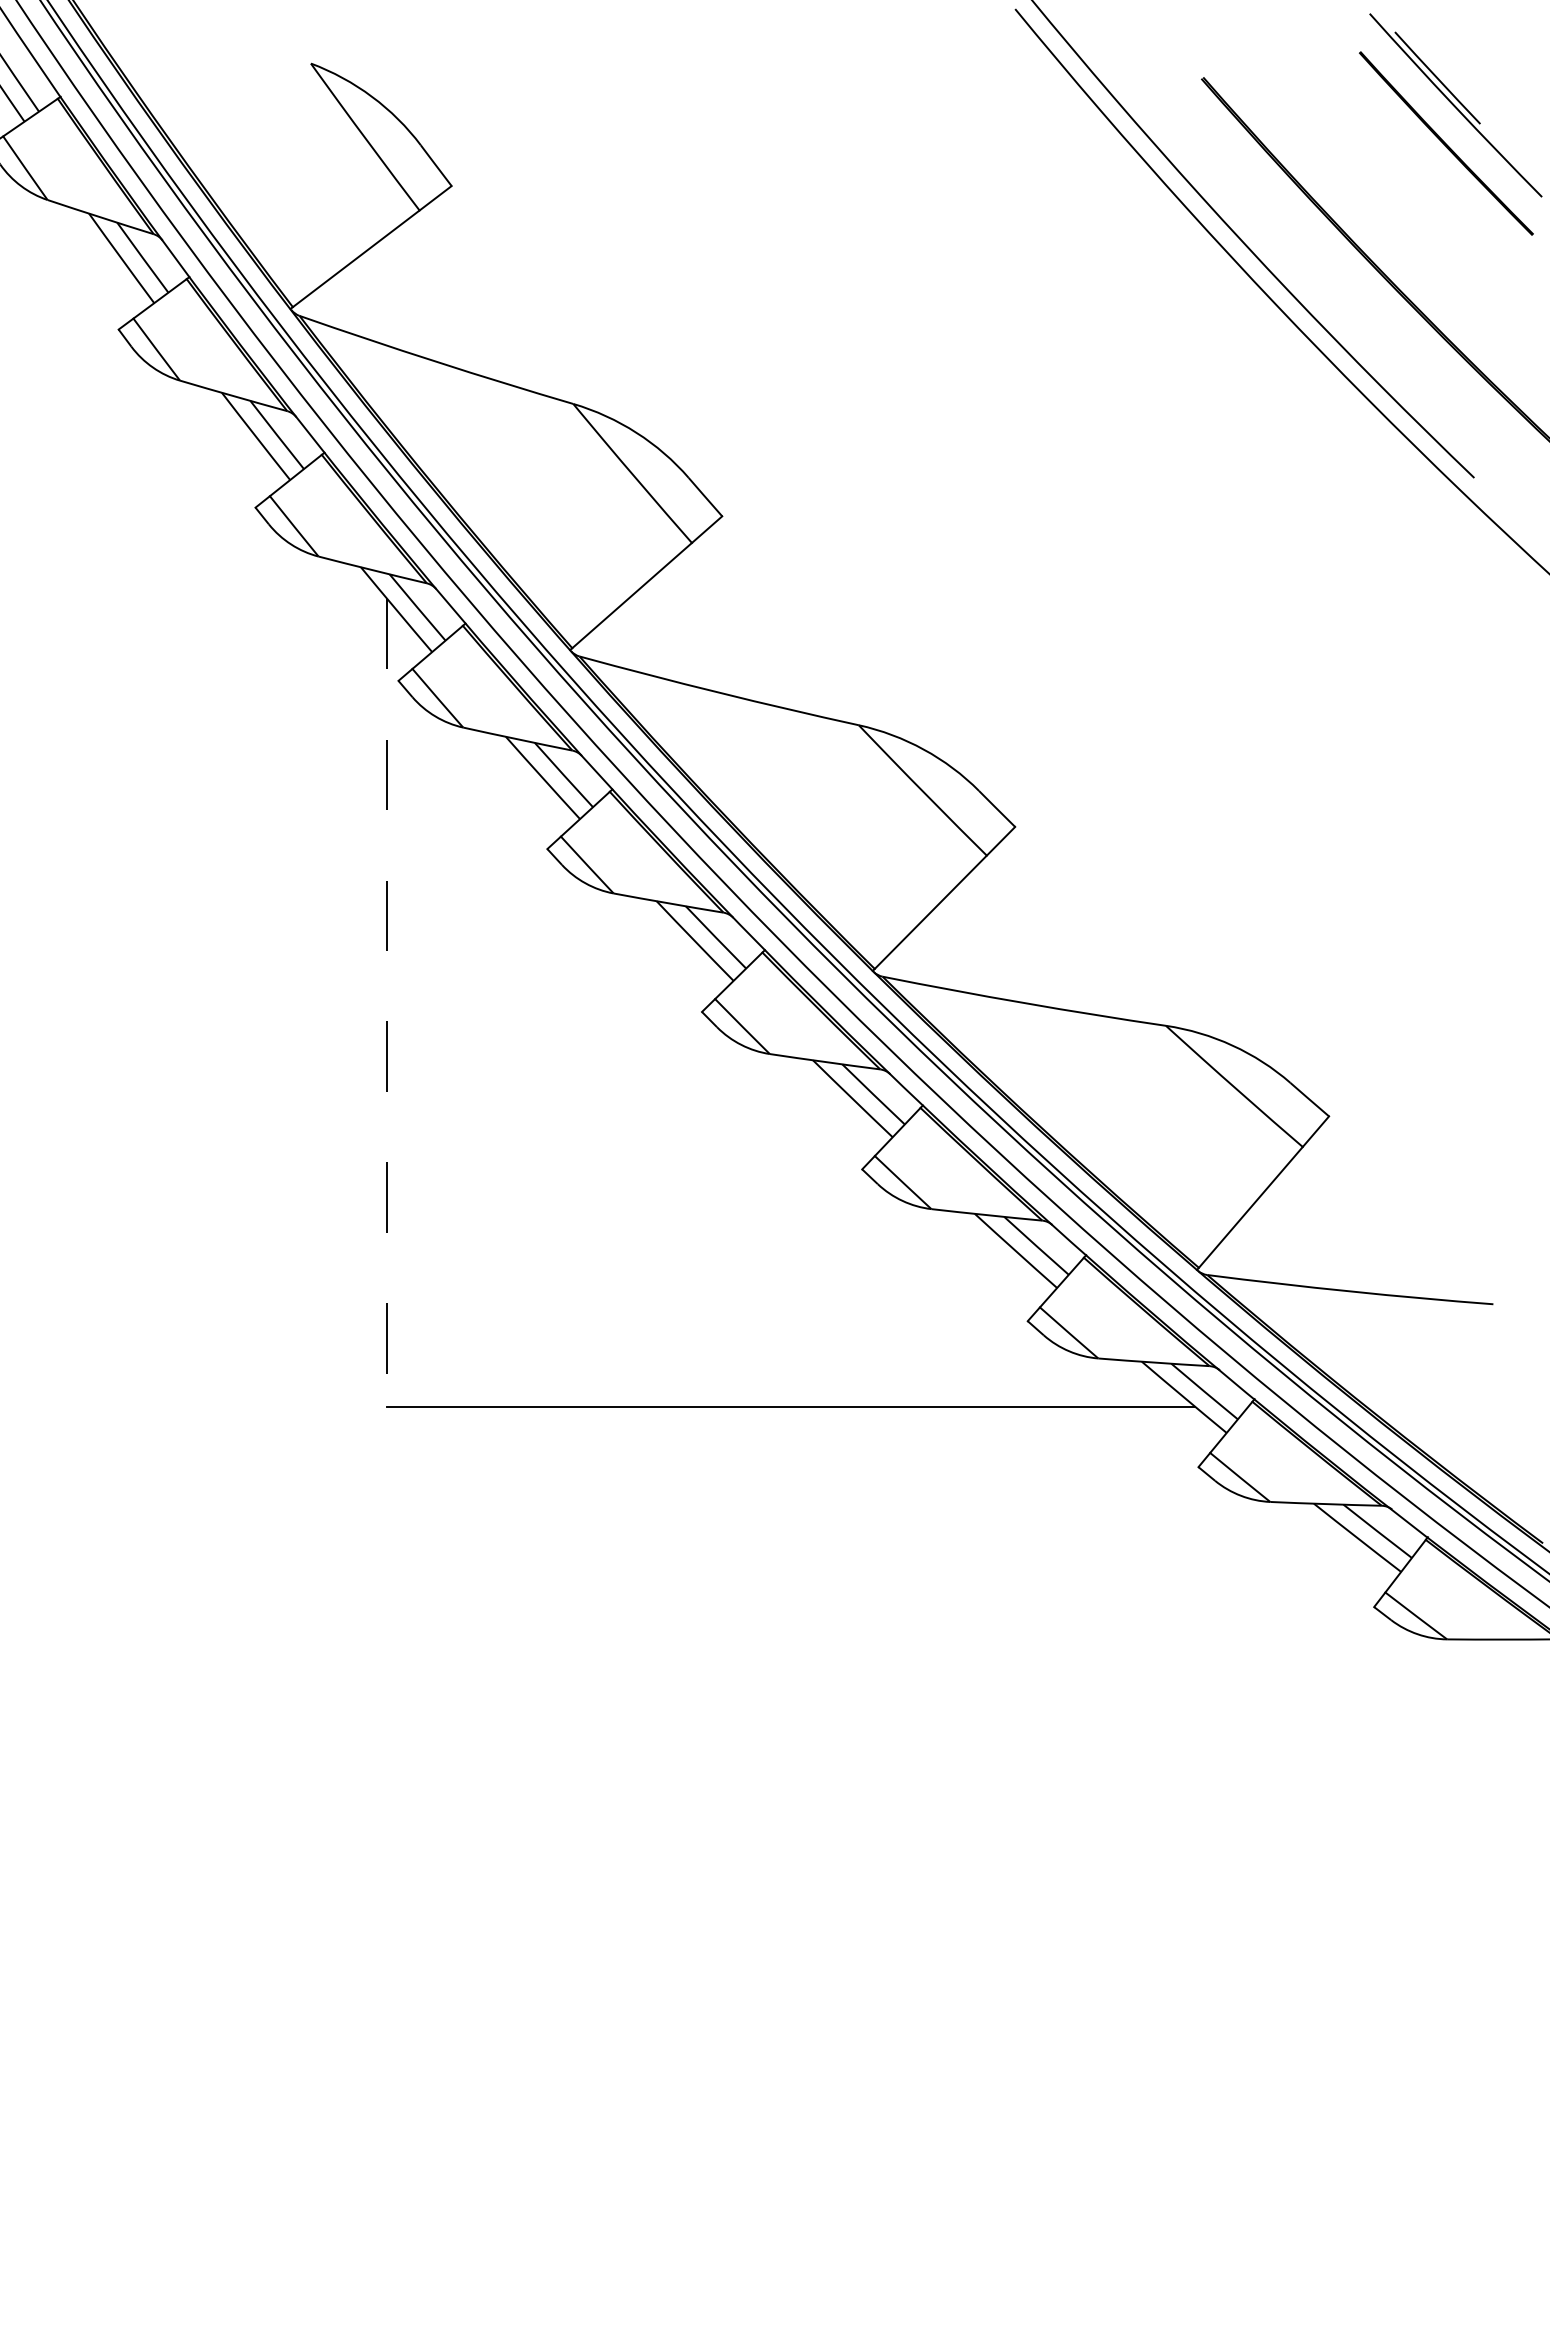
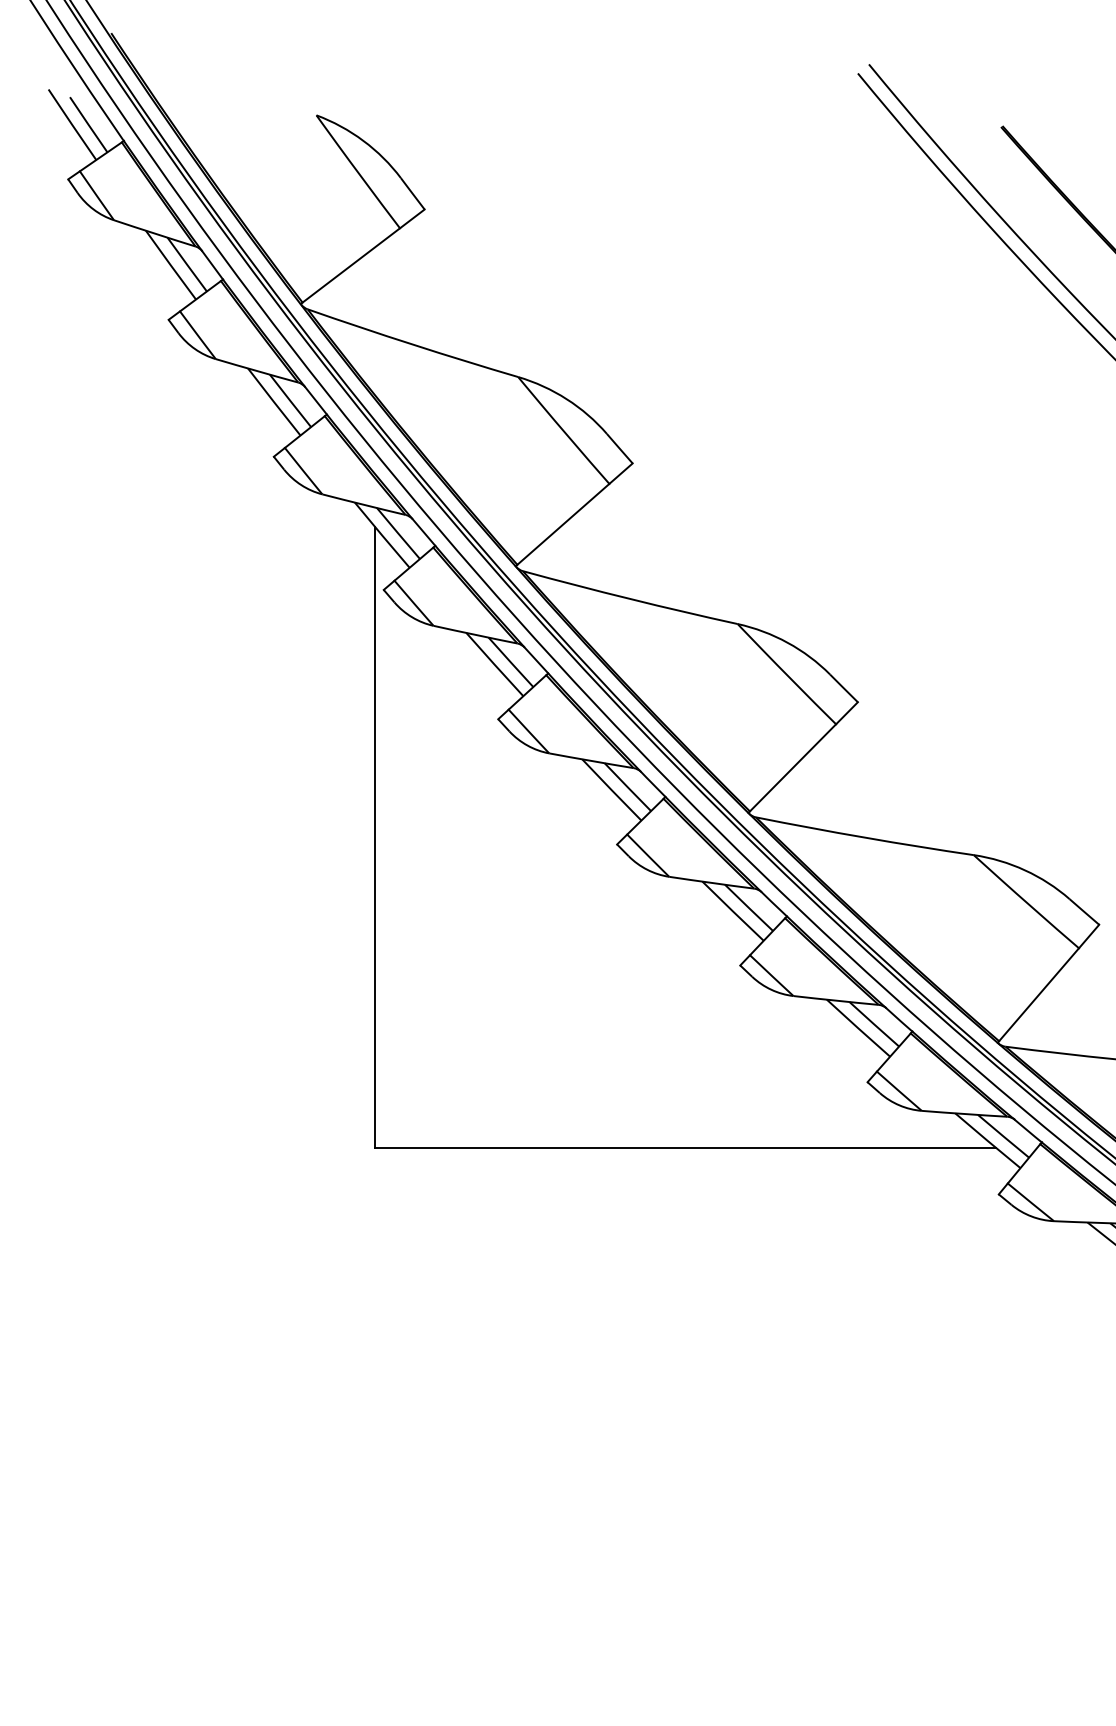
line: (387, 1002) -> (375, 837), dashed -> solid

